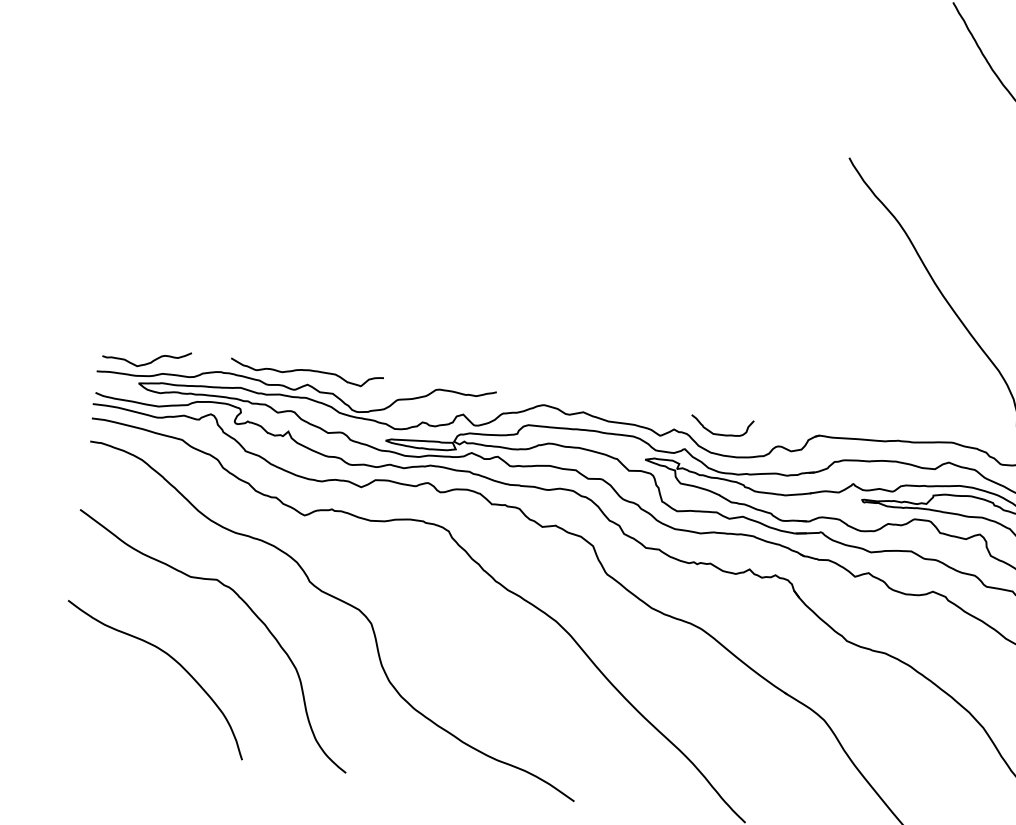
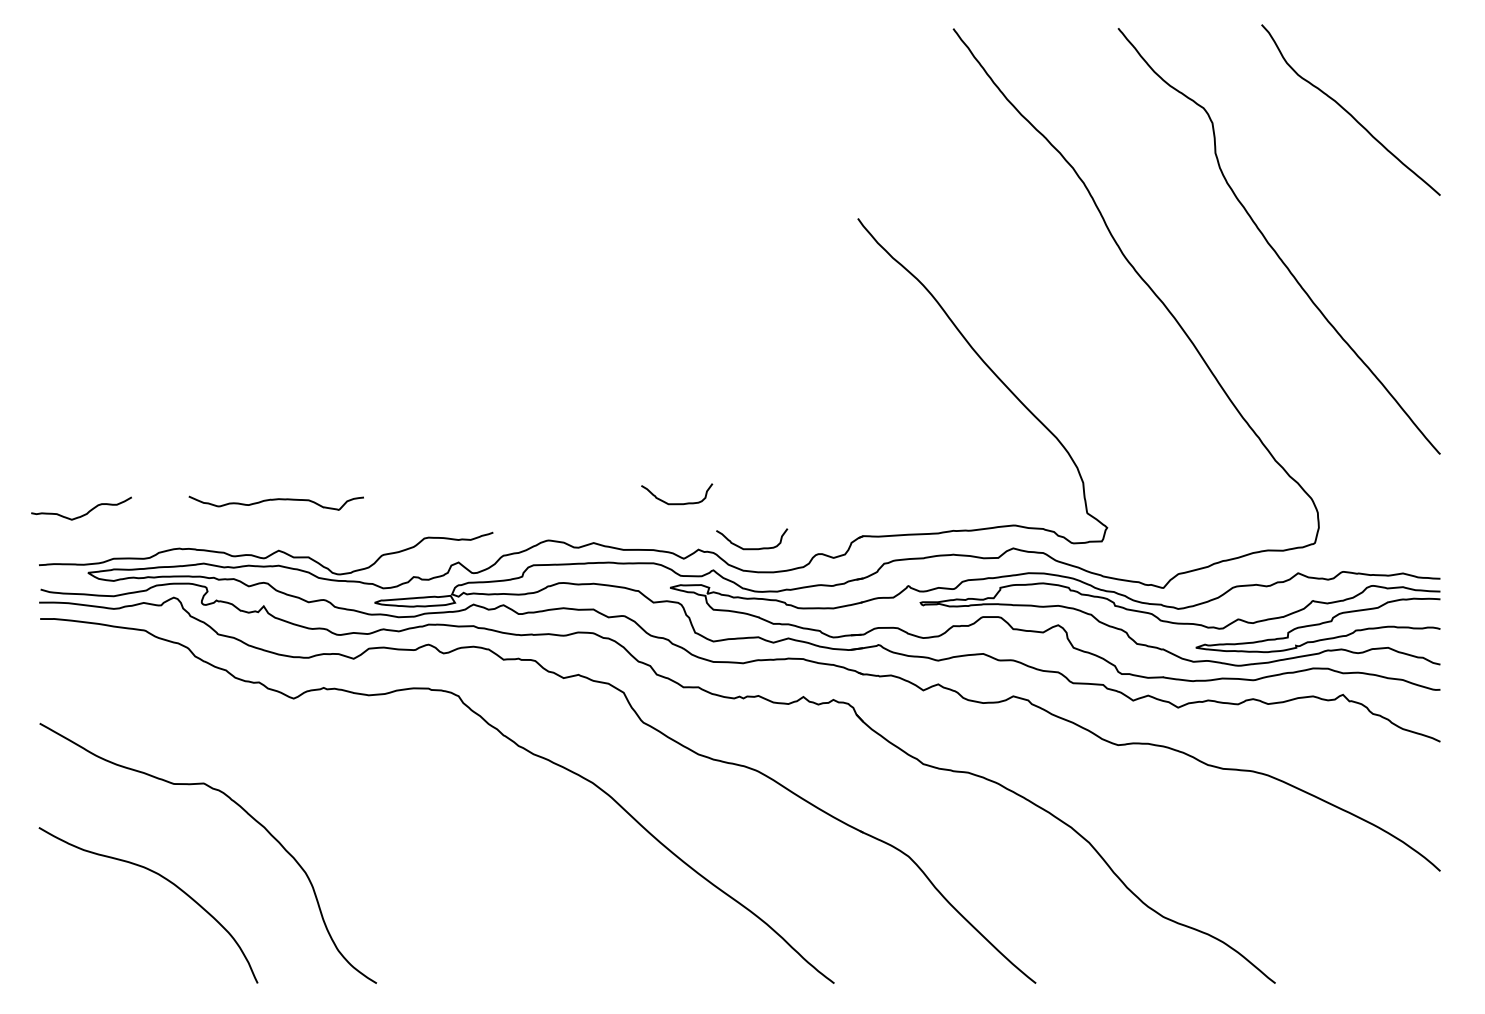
curve: (147, 362) -> (83, 514), moved
curve: (306, 371) -> (275, 500), moved
curve: (660, 386) -> (677, 503), added
curve: (340, 601) -> (346, 790), removed

